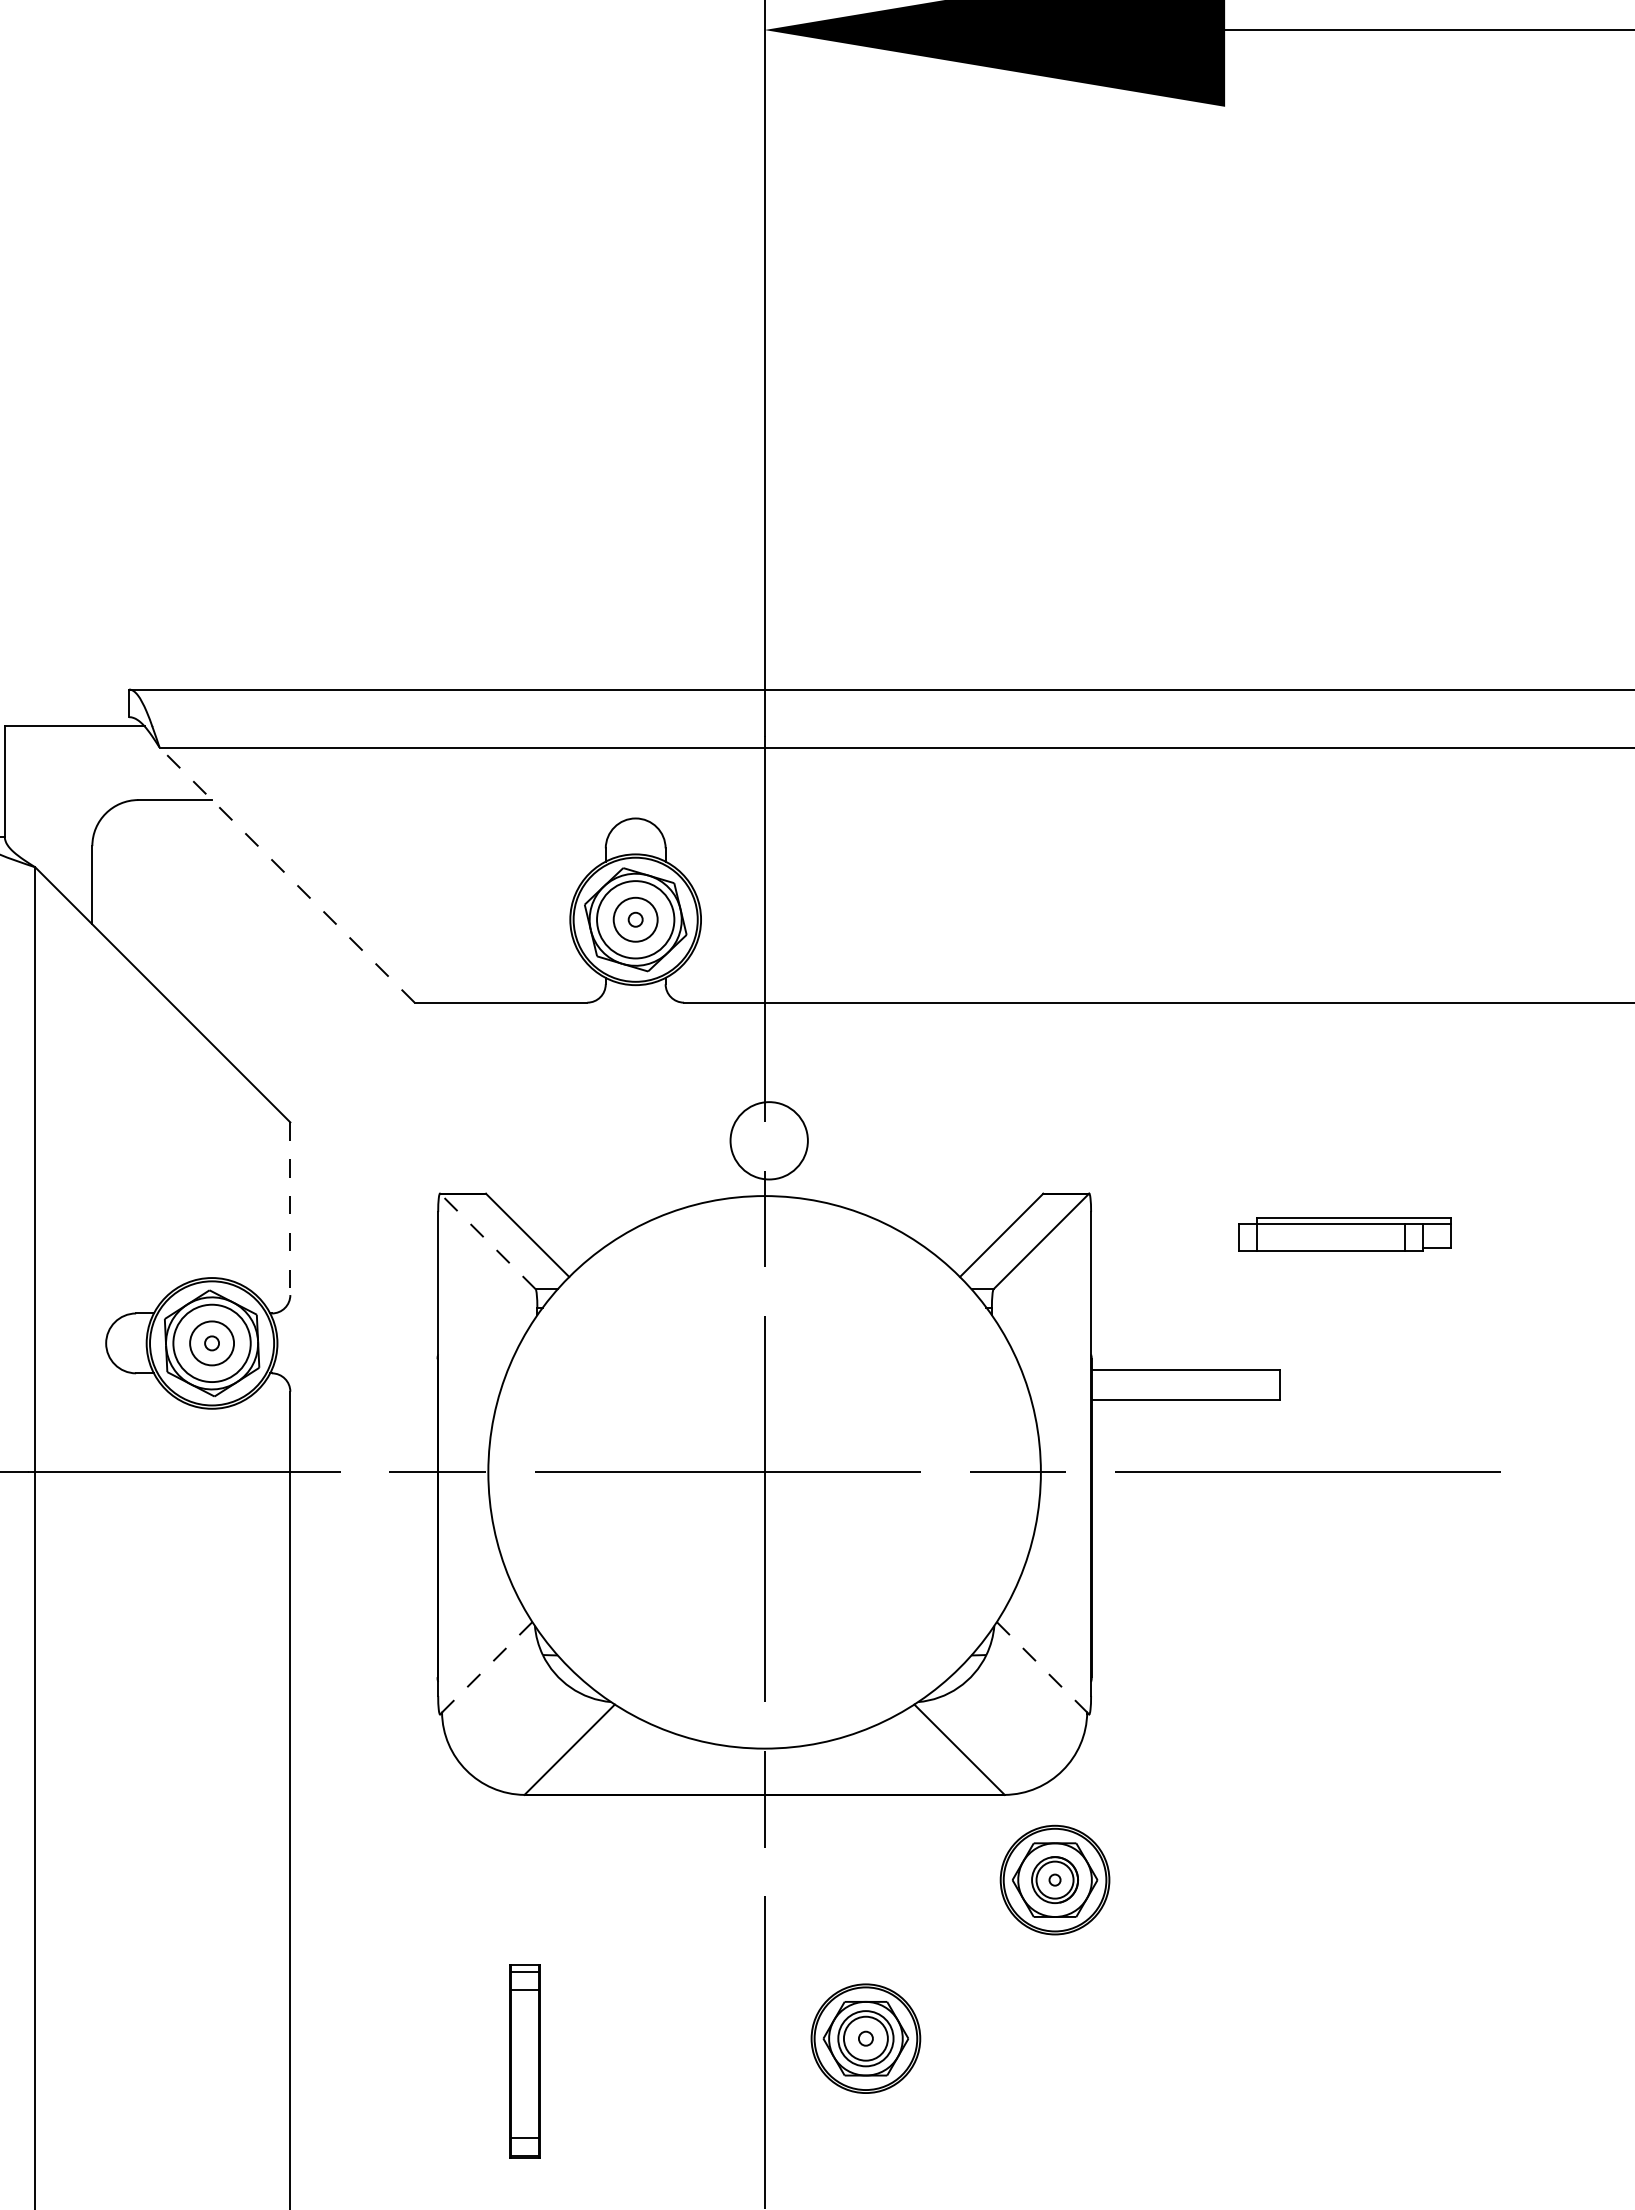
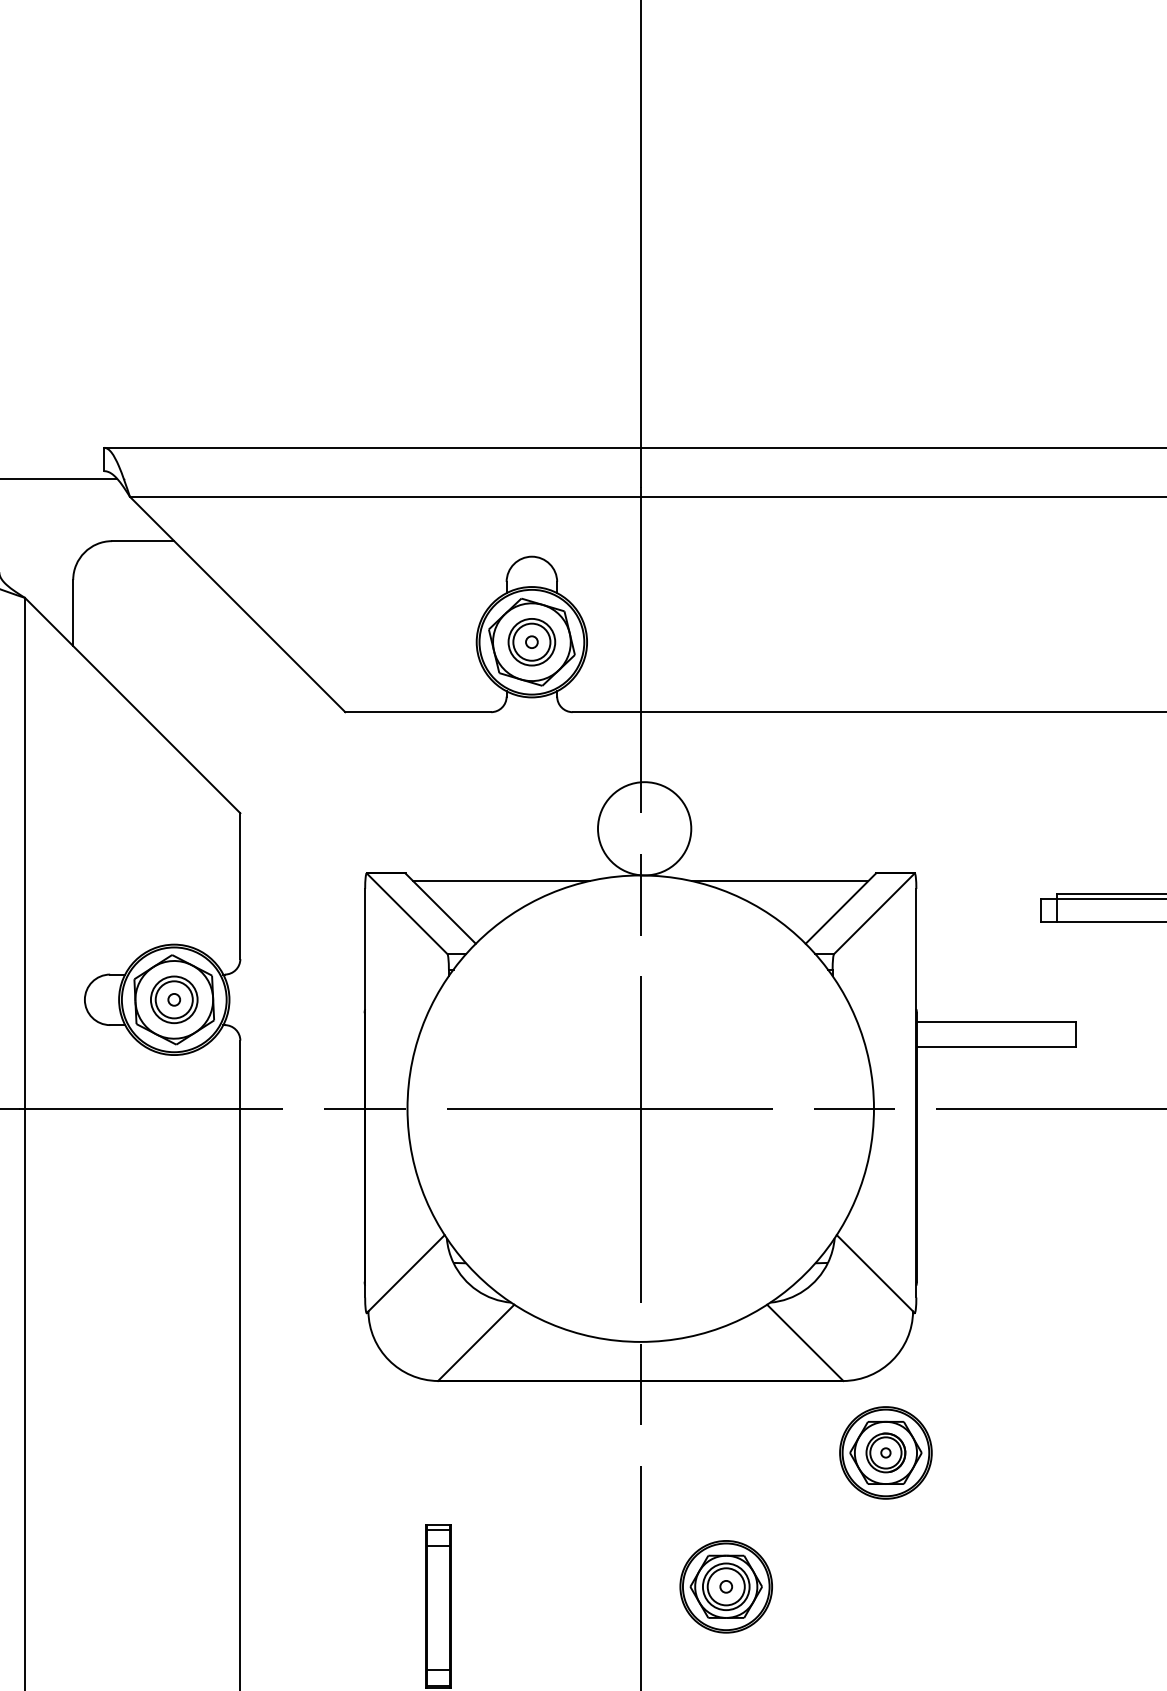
line: (286, 874) -> (237, 603), dashed -> solid
circle: (635, 919) -> (531, 641), size x0.71
circle: (768, 1140) -> (644, 828), size x1.43
line: (599, 1202) -> (501, 880), added
line: (929, 1202) -> (779, 880), added
line: (290, 1209) -> (240, 886), dashed -> solid
line: (487, 1241) -> (406, 913), dashed -> solid
circle: (211, 1343) -> (173, 999), size x0.71
line: (487, 1667) -> (406, 1273), dashed -> solid
line: (1042, 1667) -> (875, 1273), dashed -> solid

